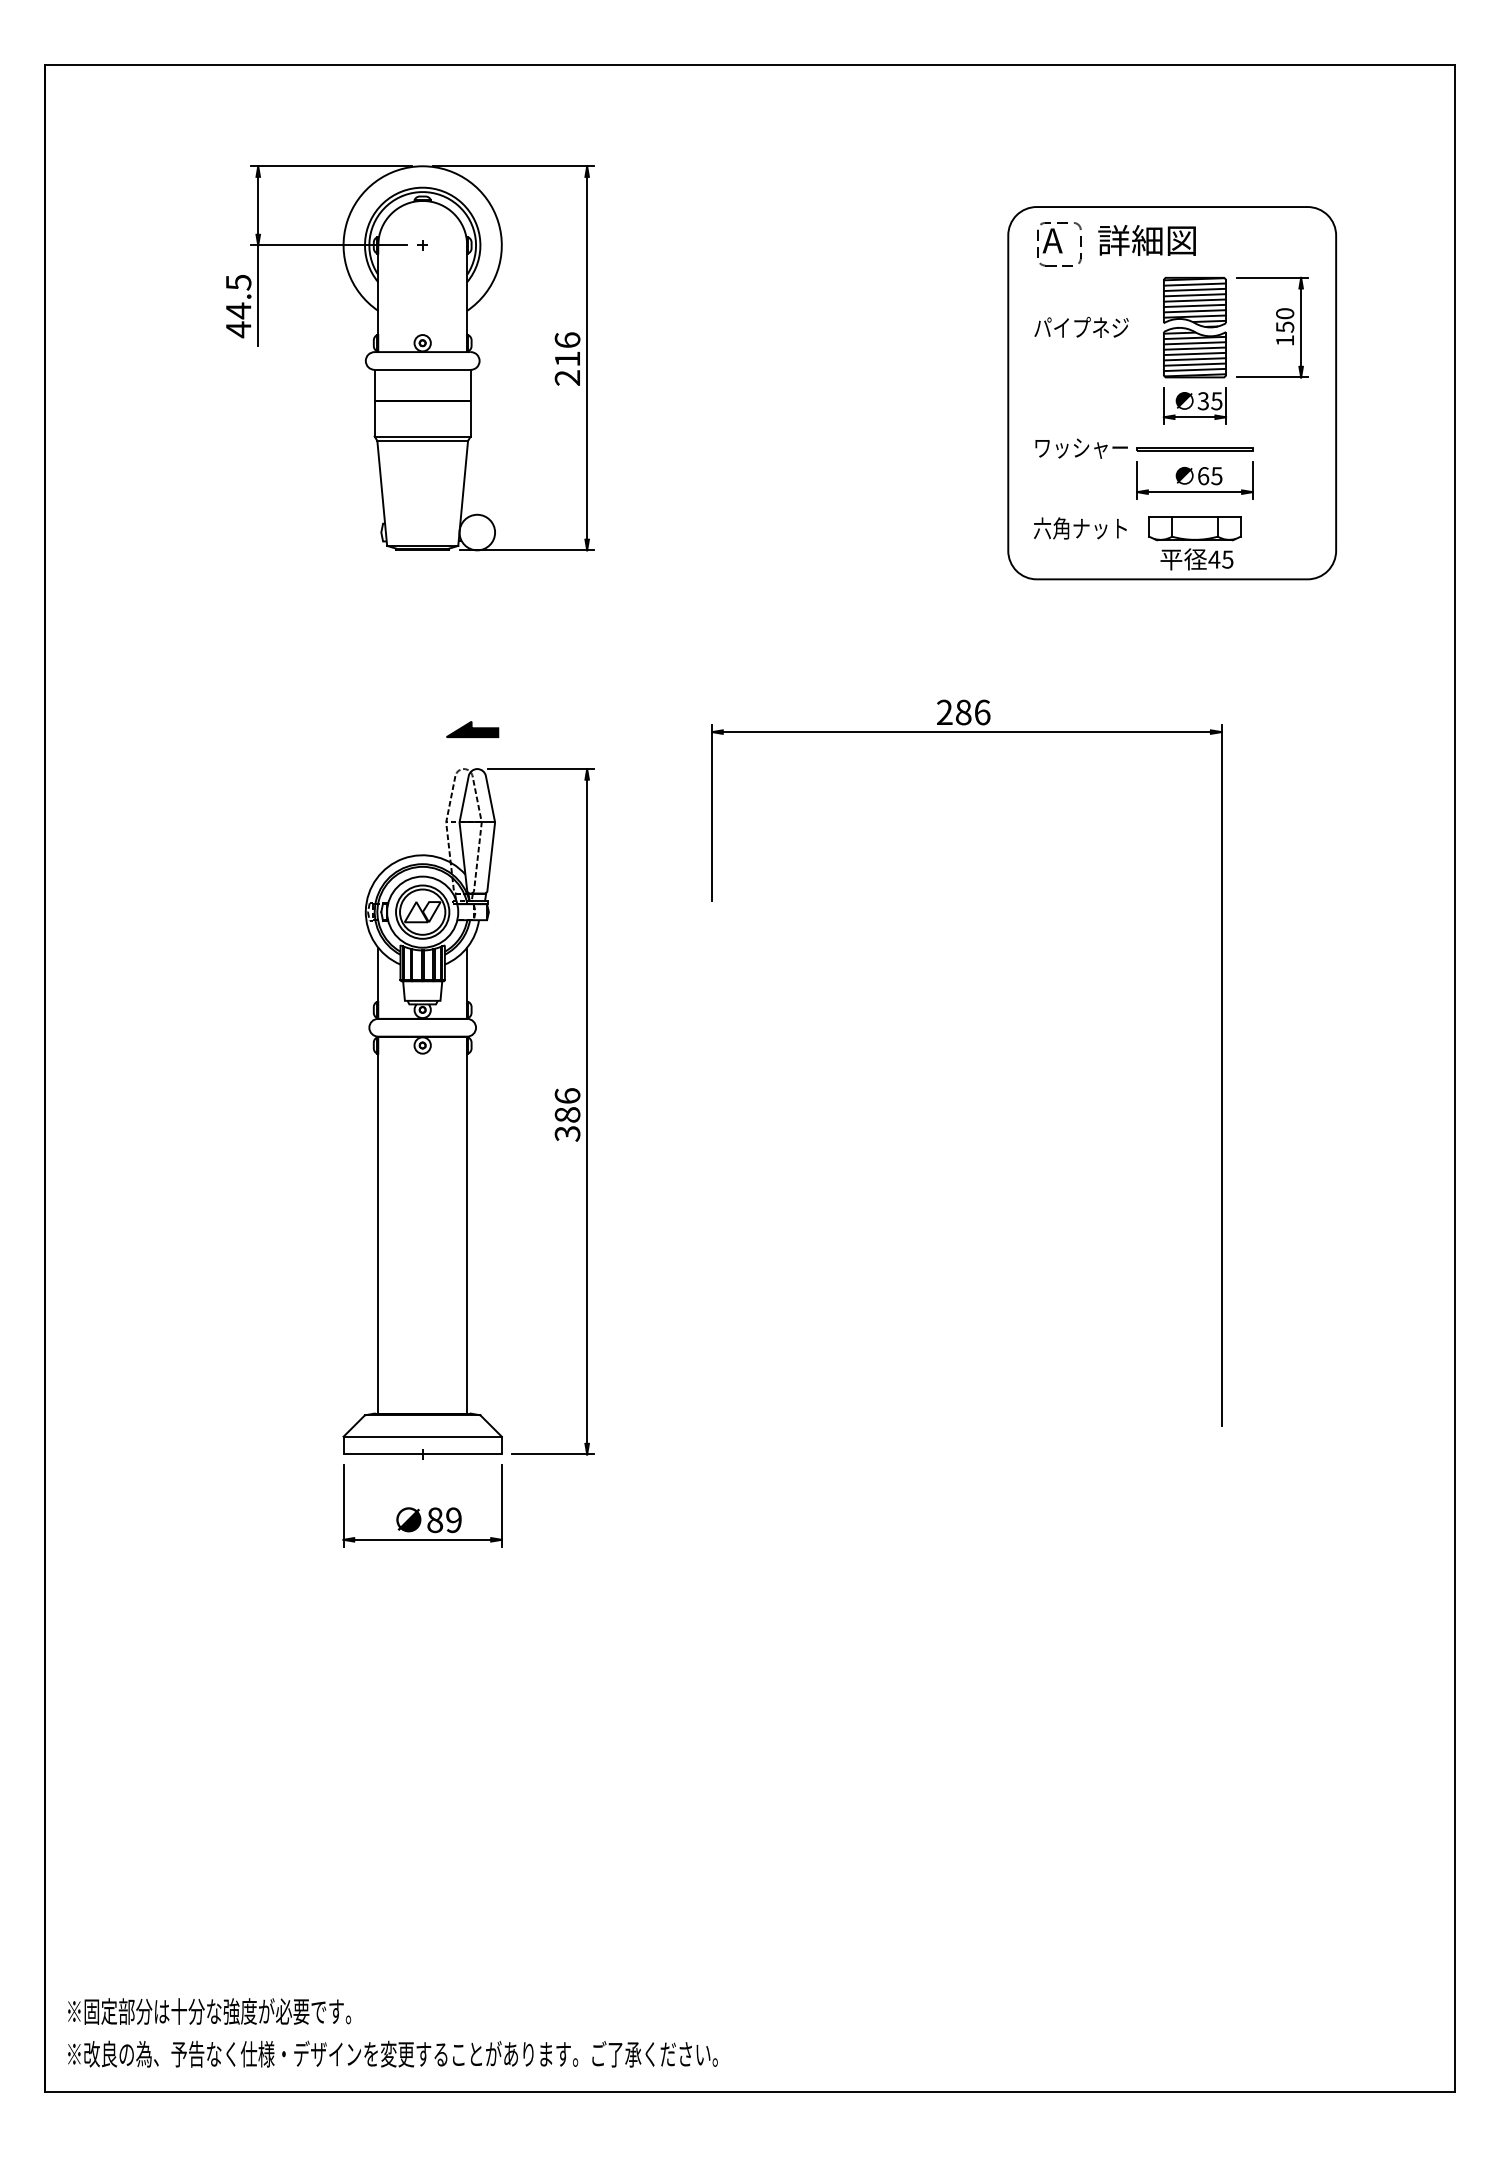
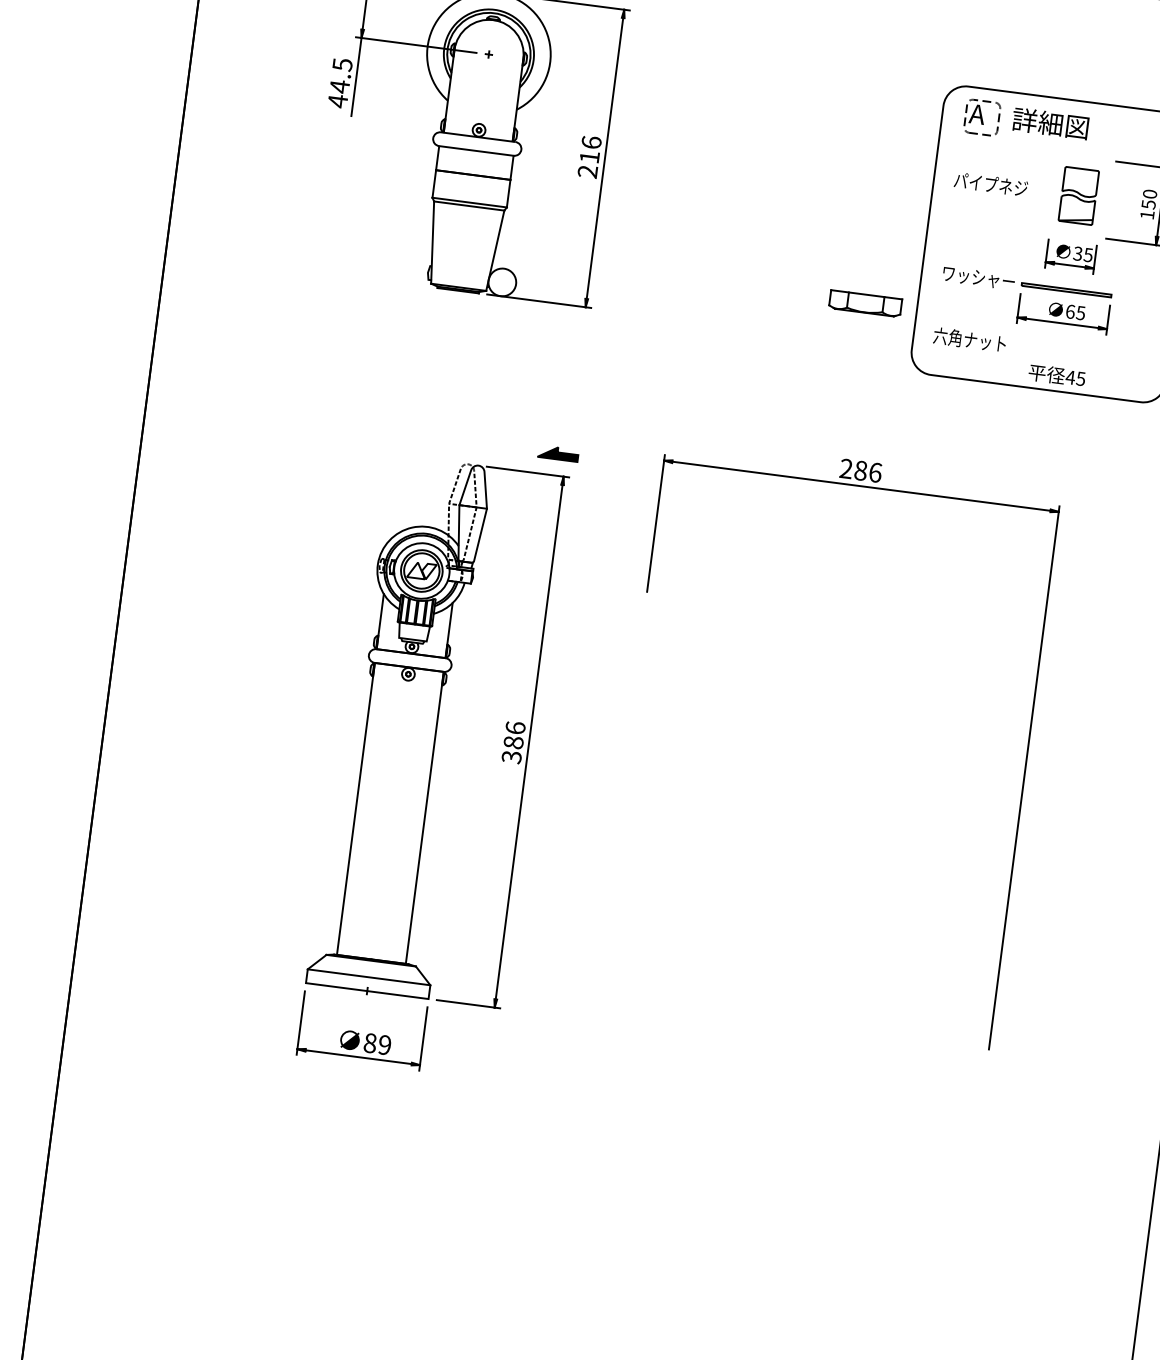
part: (1194, 327) -> (1078, 195), size x0.7
part: (1194, 528) -> (865, 303), moved
part: (472, 729) -> (558, 453), moved

